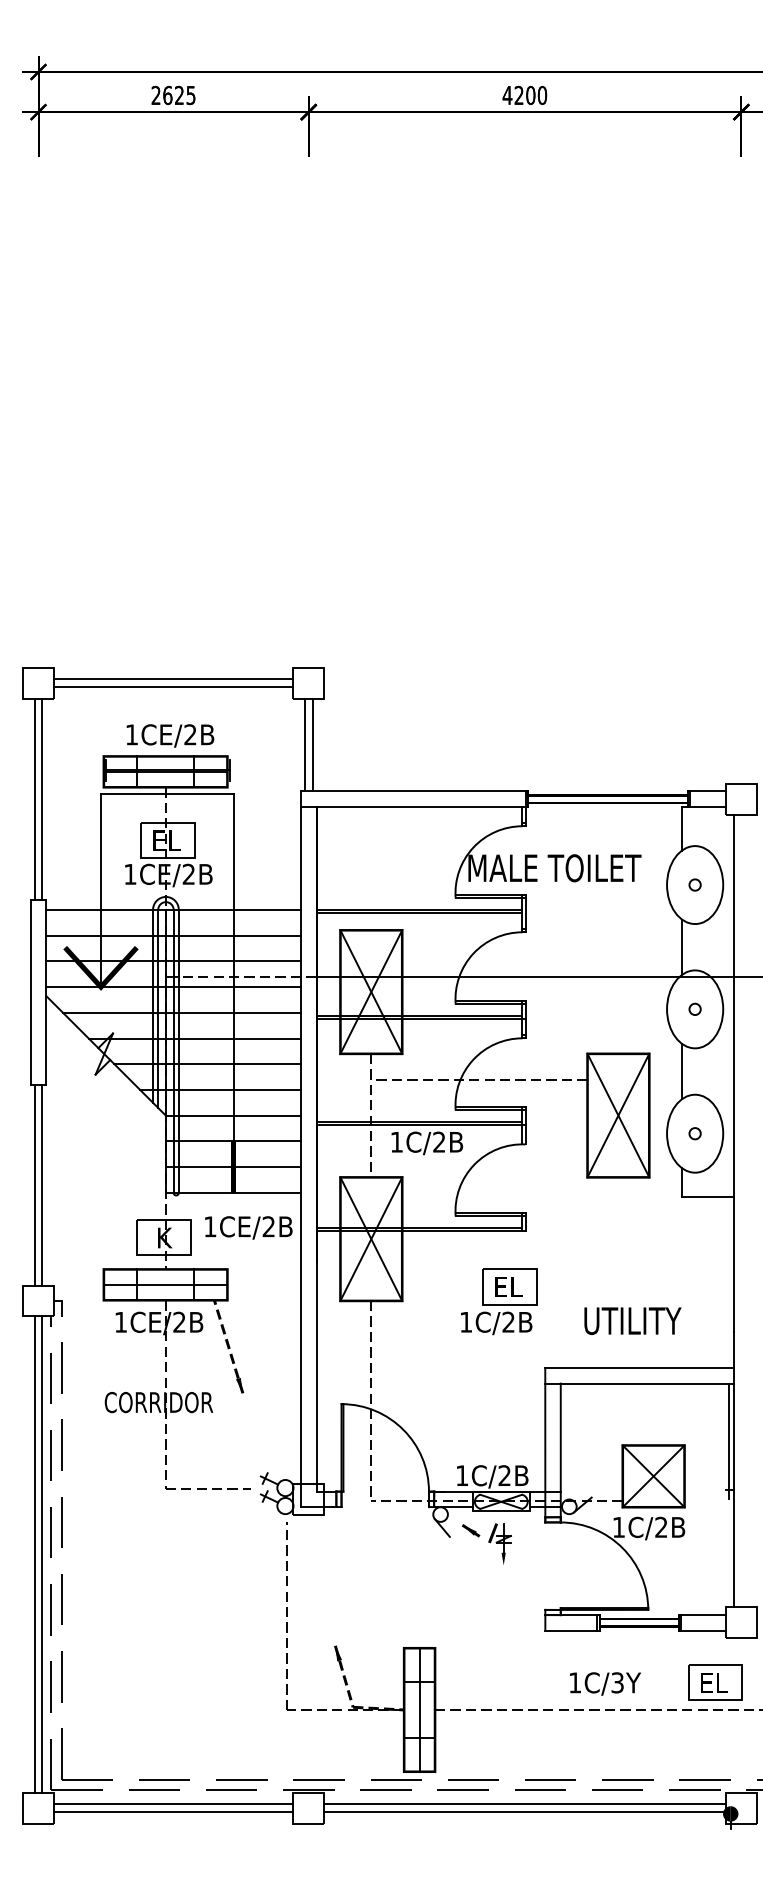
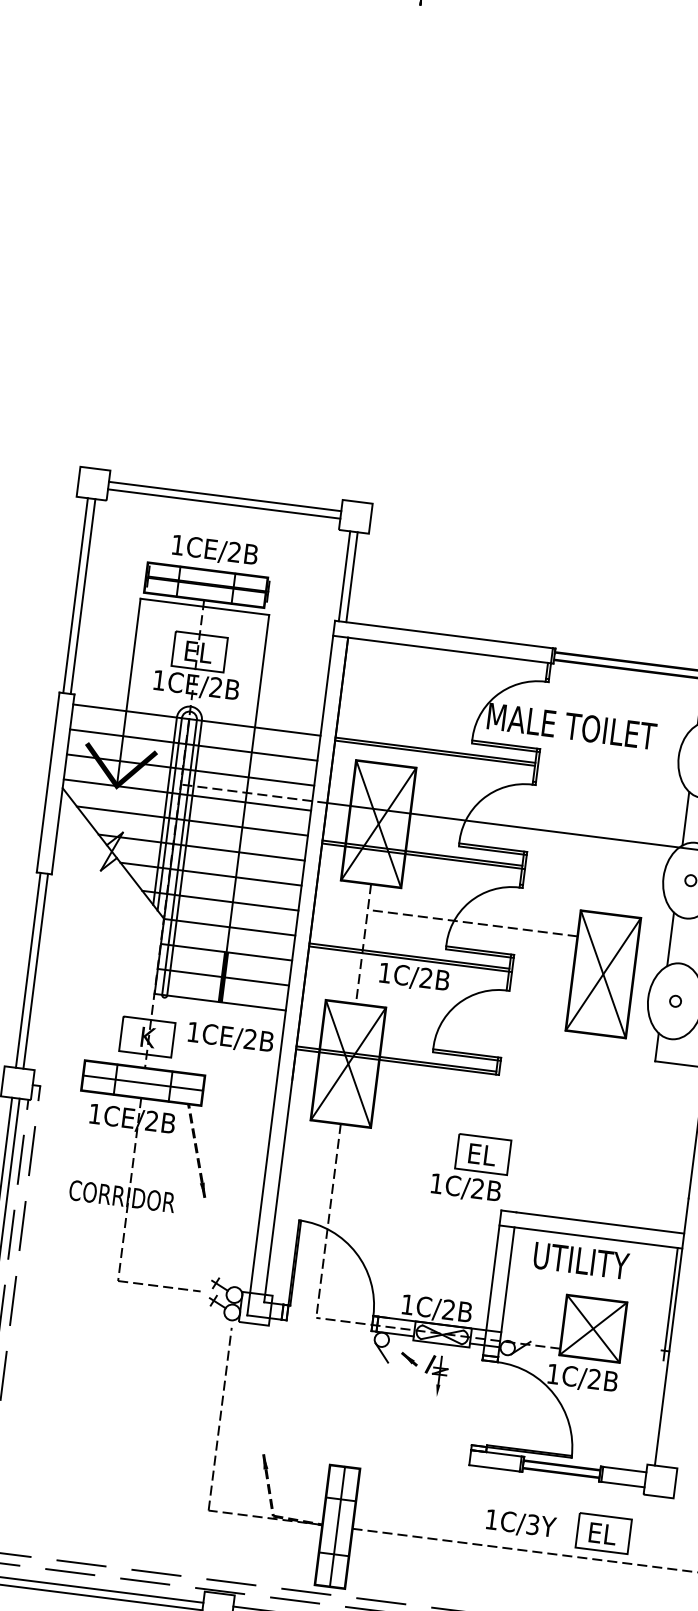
part: (499, 1301) -> (471, 1167), moved
text: (632, 1320) -> (581, 1260), moved
part: (715, 1682) -> (603, 1533), moved

